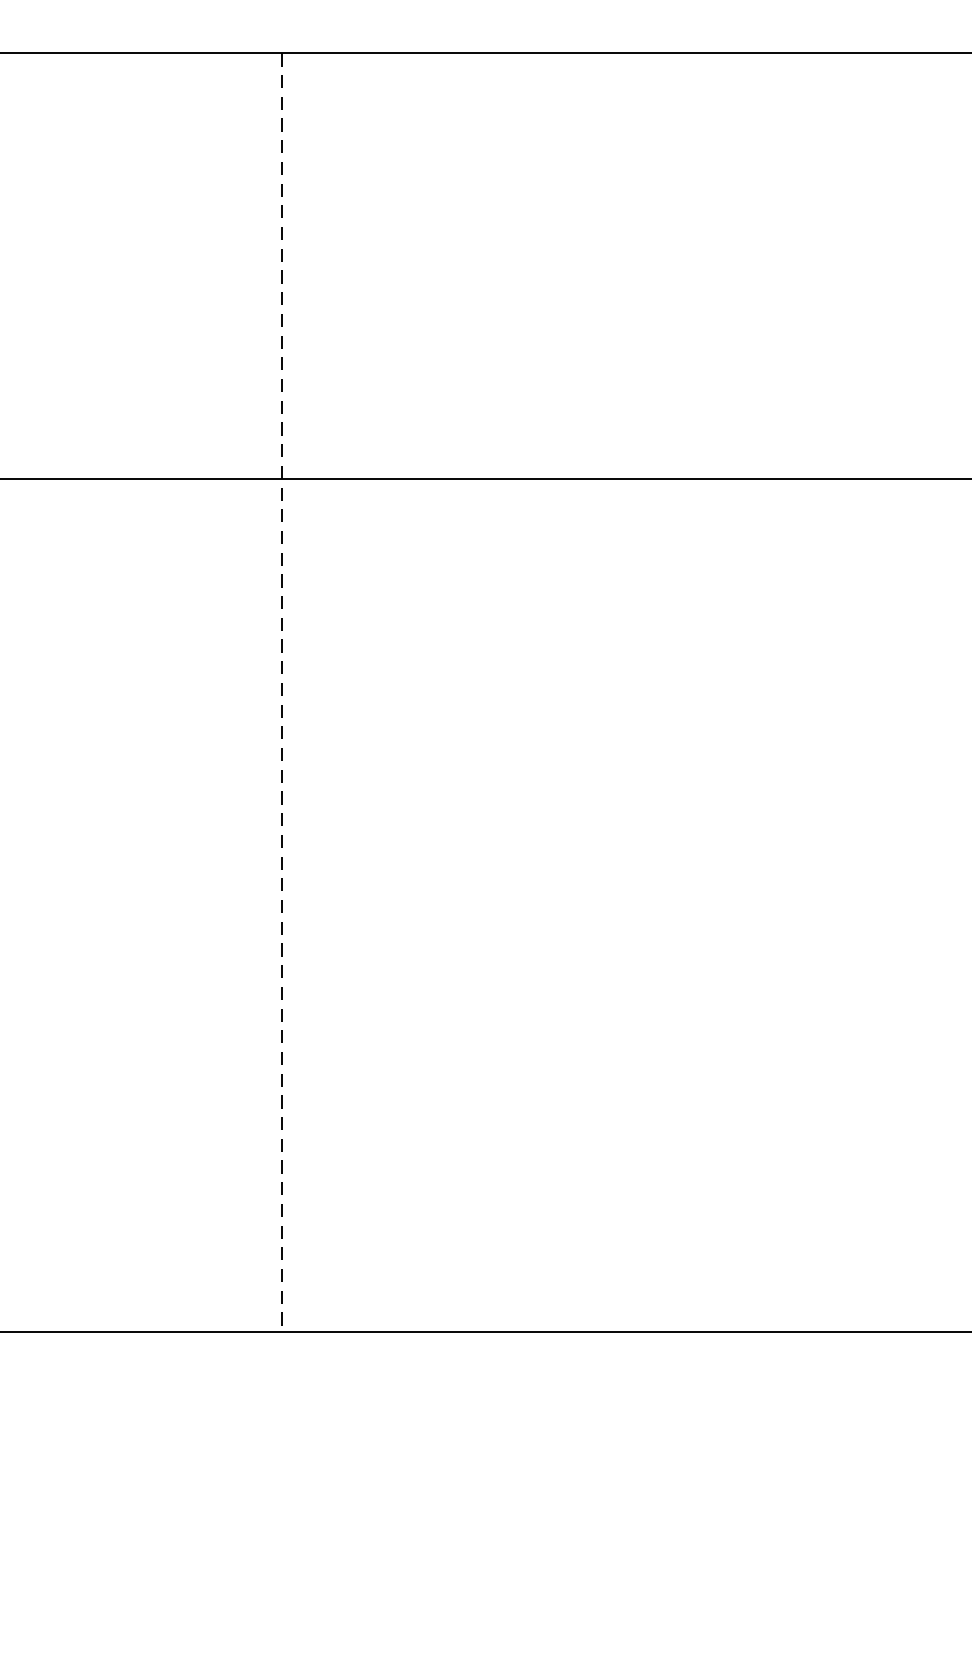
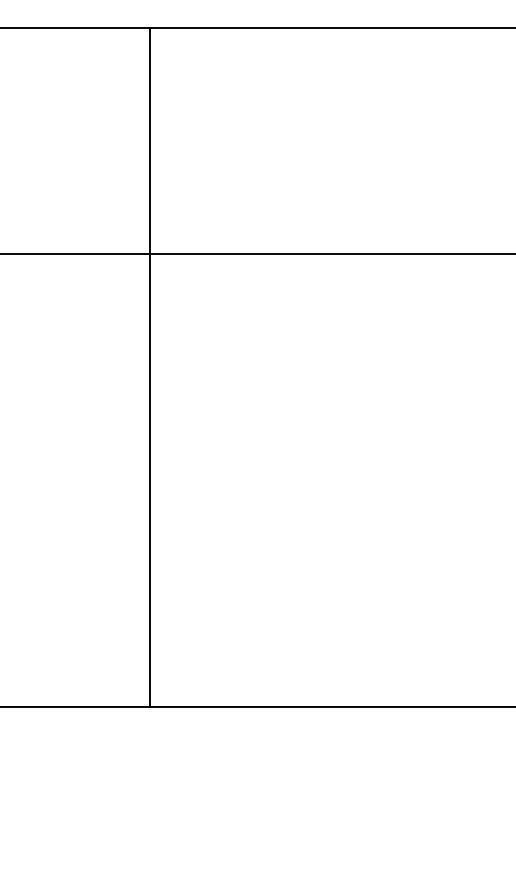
line: (281, 694) -> (149, 368), dashed -> solid

